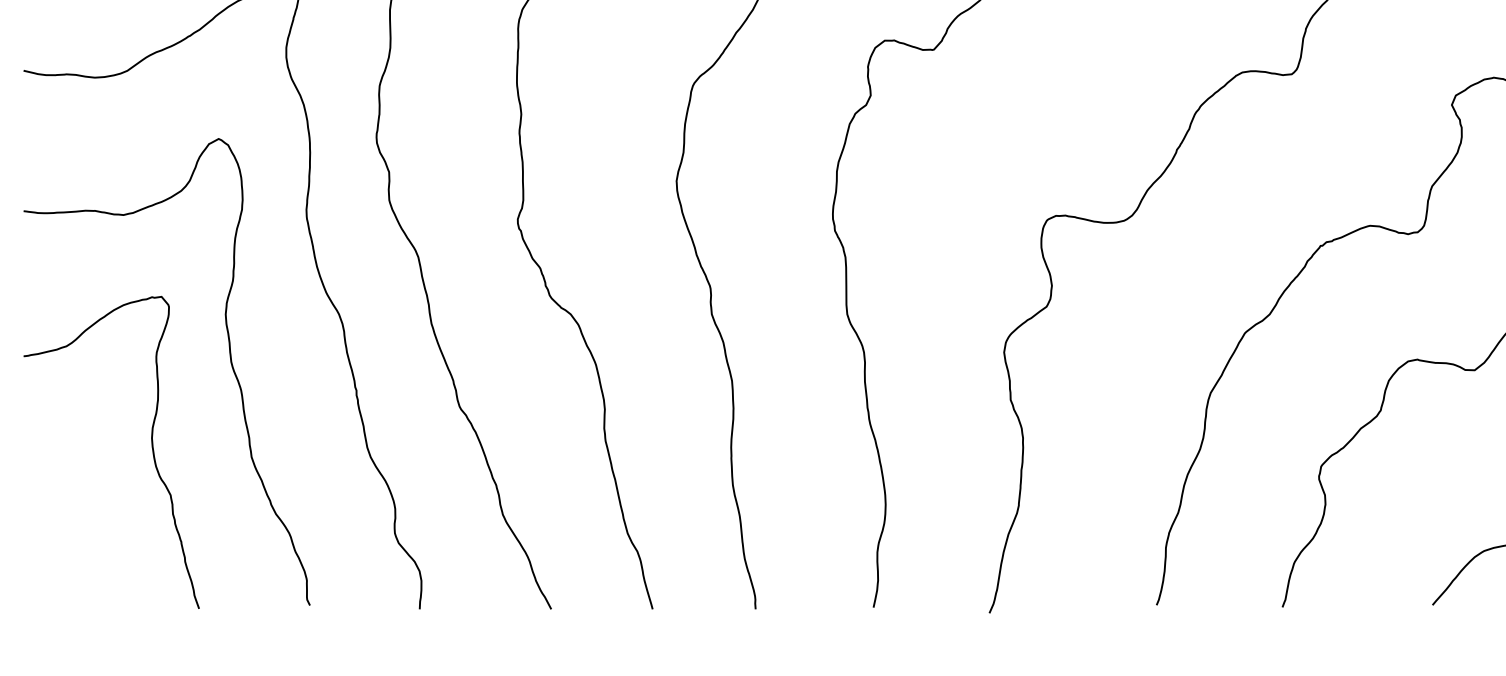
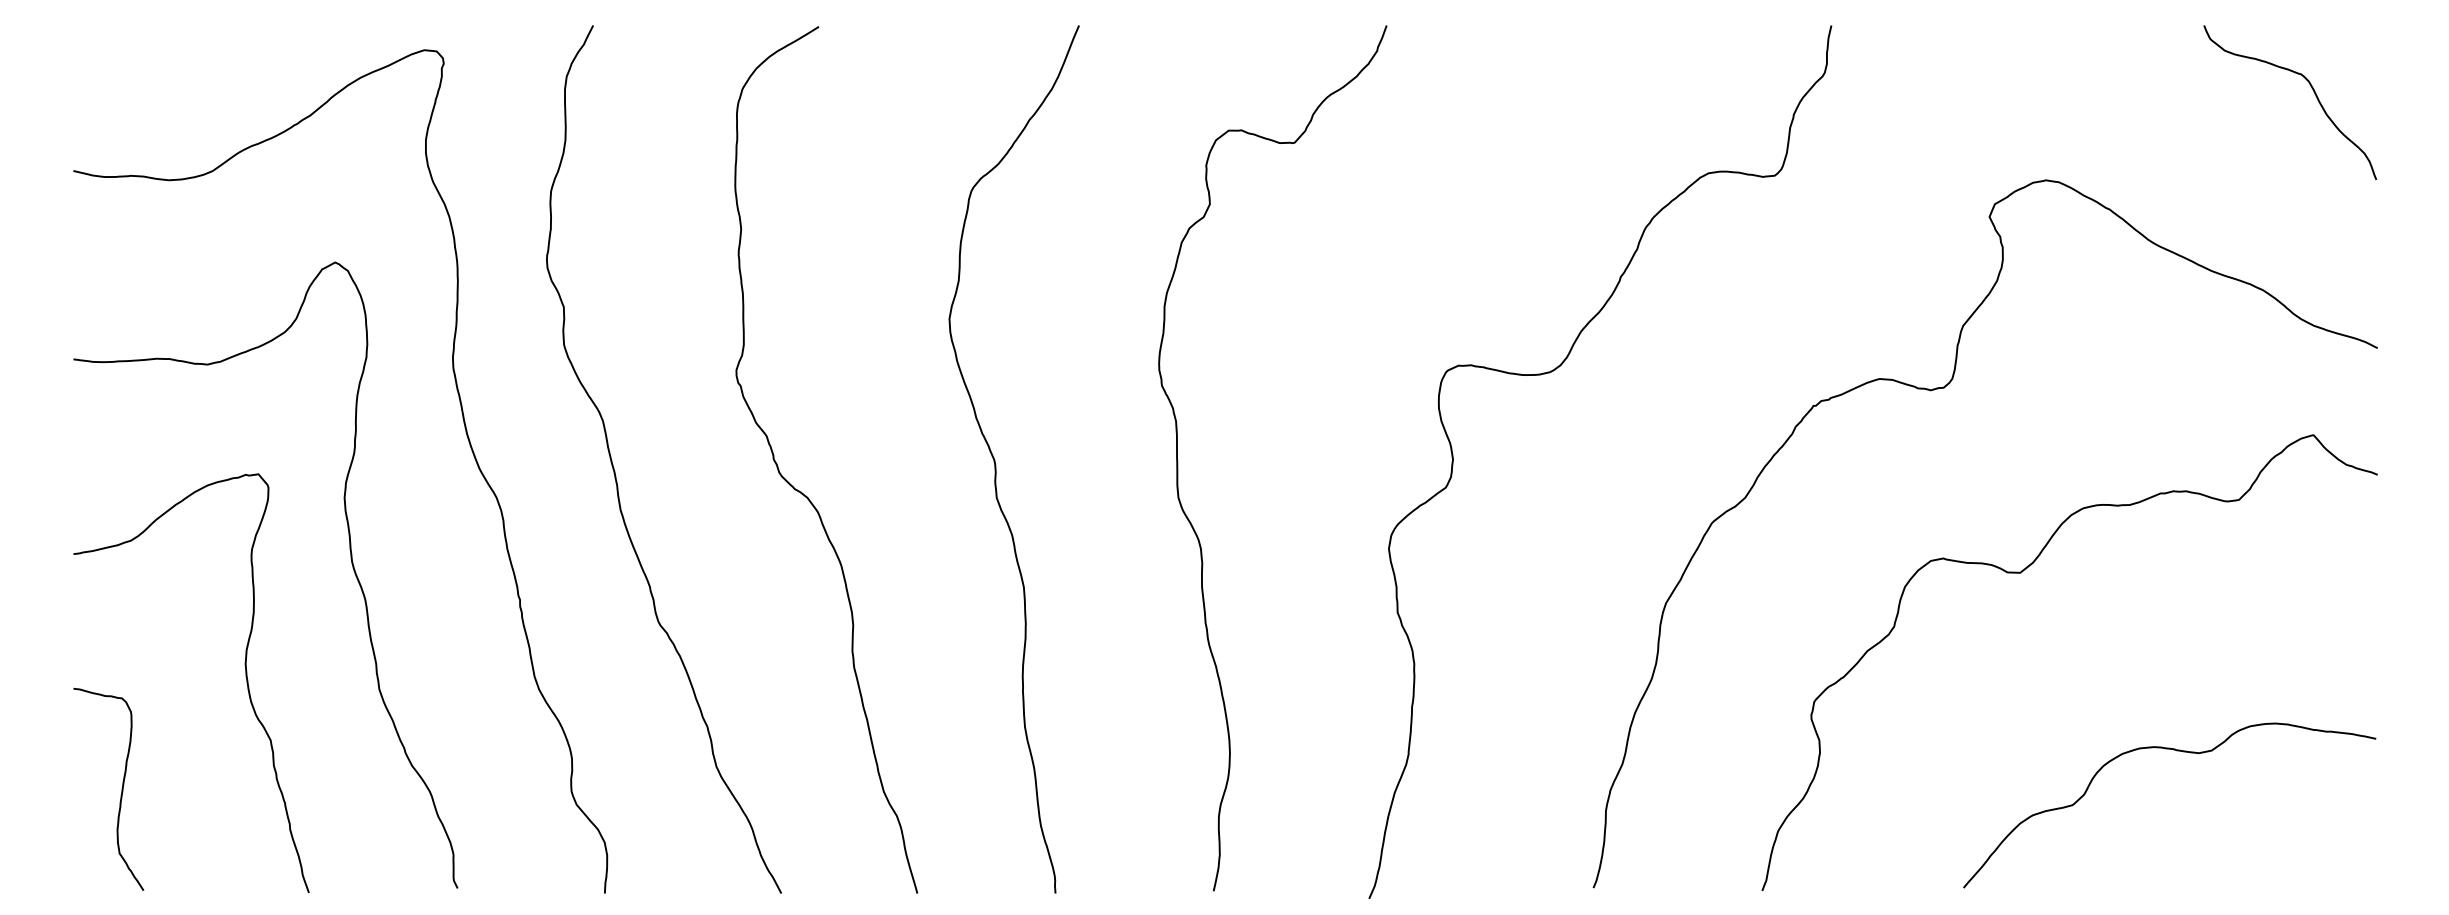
curve: (59, 531) -> (121, 789), added

